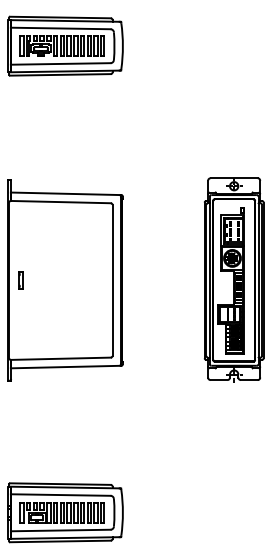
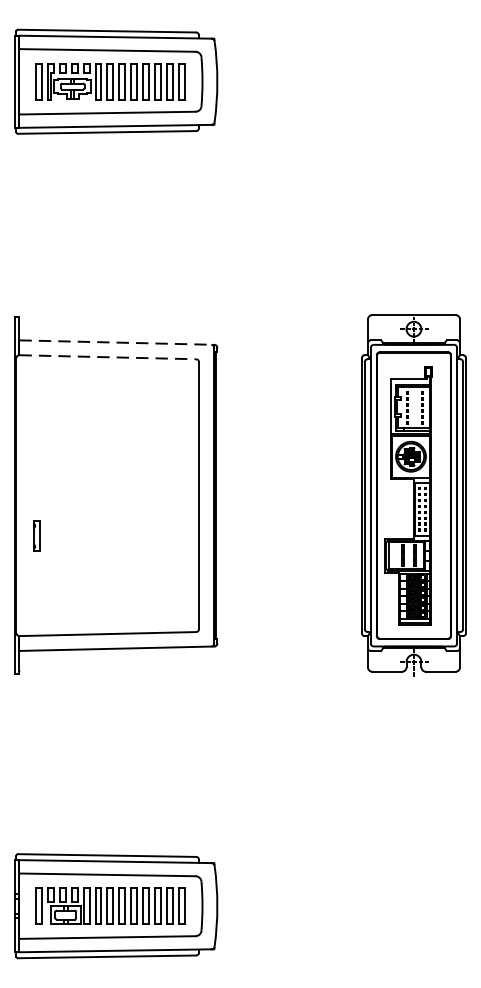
line: (66, 193) -> (117, 342), solid -> dashed
line: (61, 202) -> (108, 357), solid -> dashed
part: (20, 280) -> (36, 536), moved

